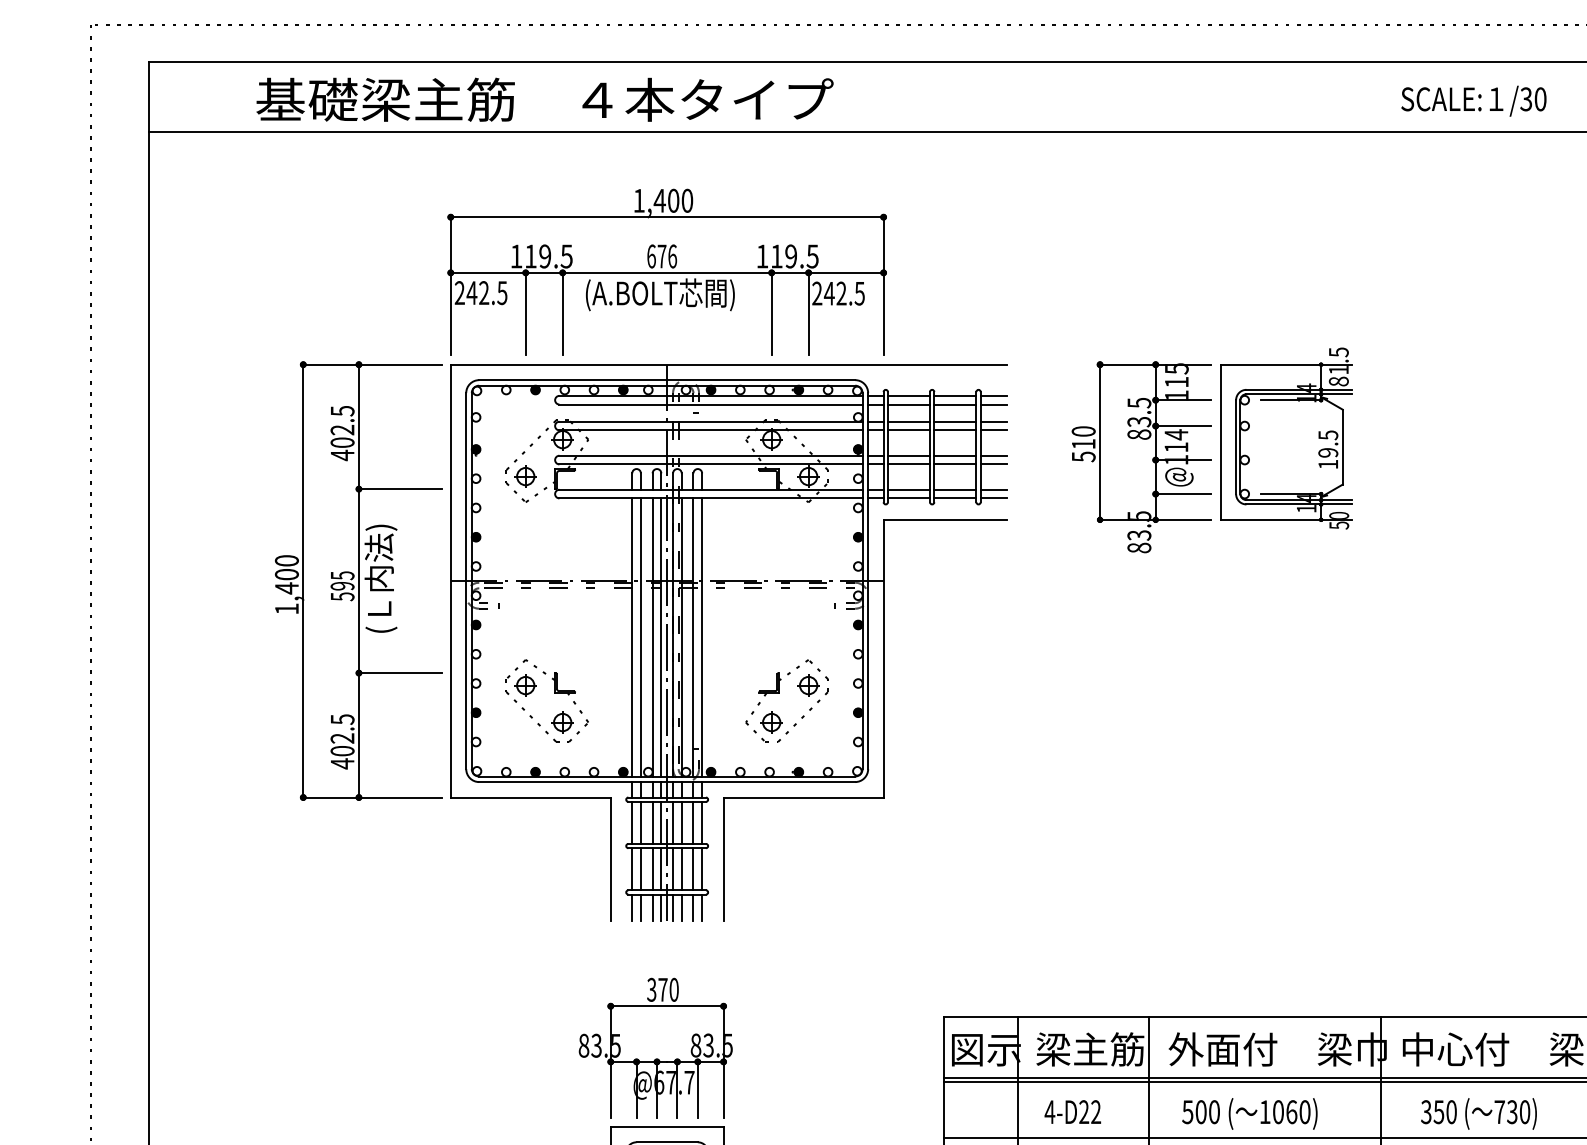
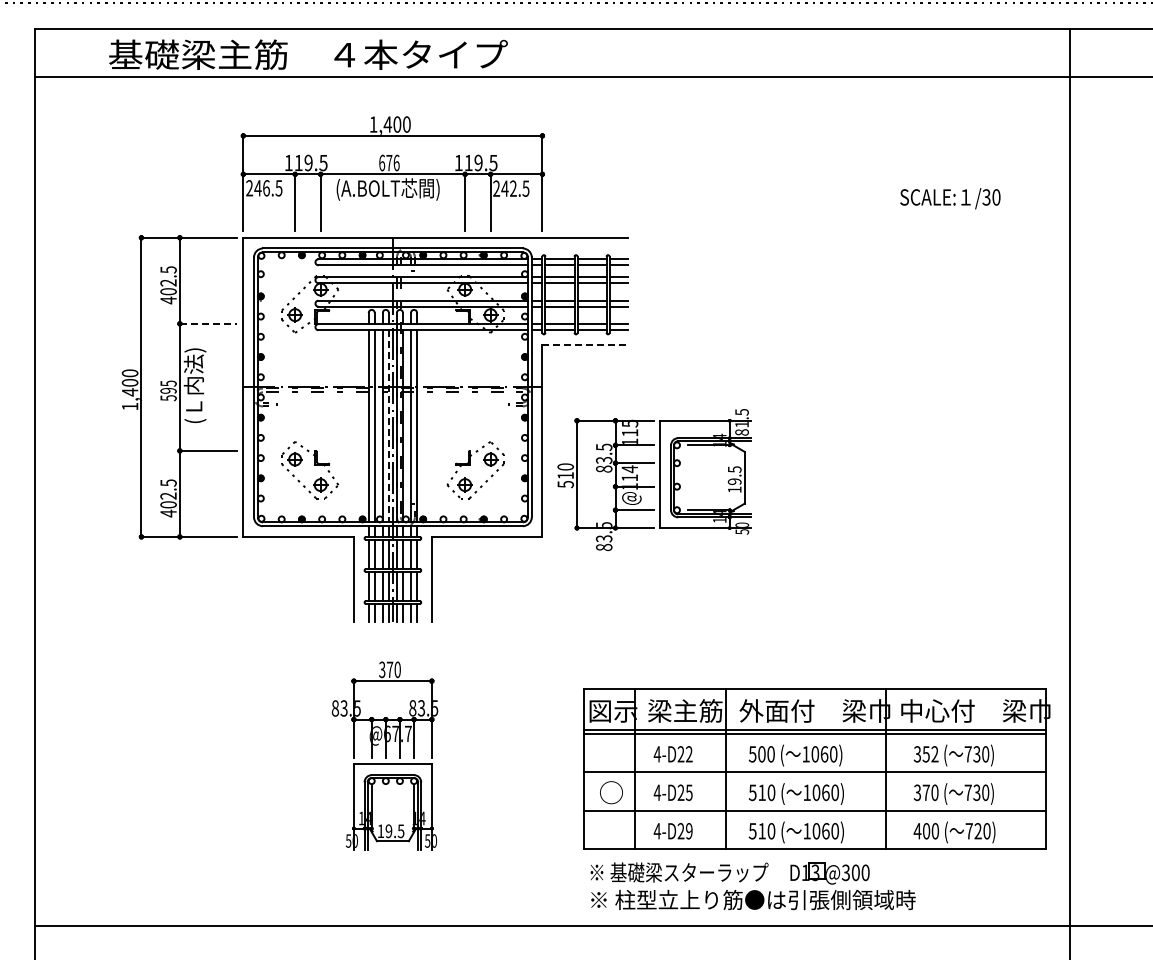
text: (1474, 100) -> (950, 198), moved
text: (484, 293) -> (266, 188), 242.5 -> 246.5
part: (1212, 451) -> (654, 480), moved
line: (400, 488) -> (208, 323), solid -> dashed
line: (945, 520) -> (585, 345), solid -> dashed
line: (660, 637) -> (388, 426), solid -> dashed
text: (1450, 1112) -> (934, 754), 350 -> 352

